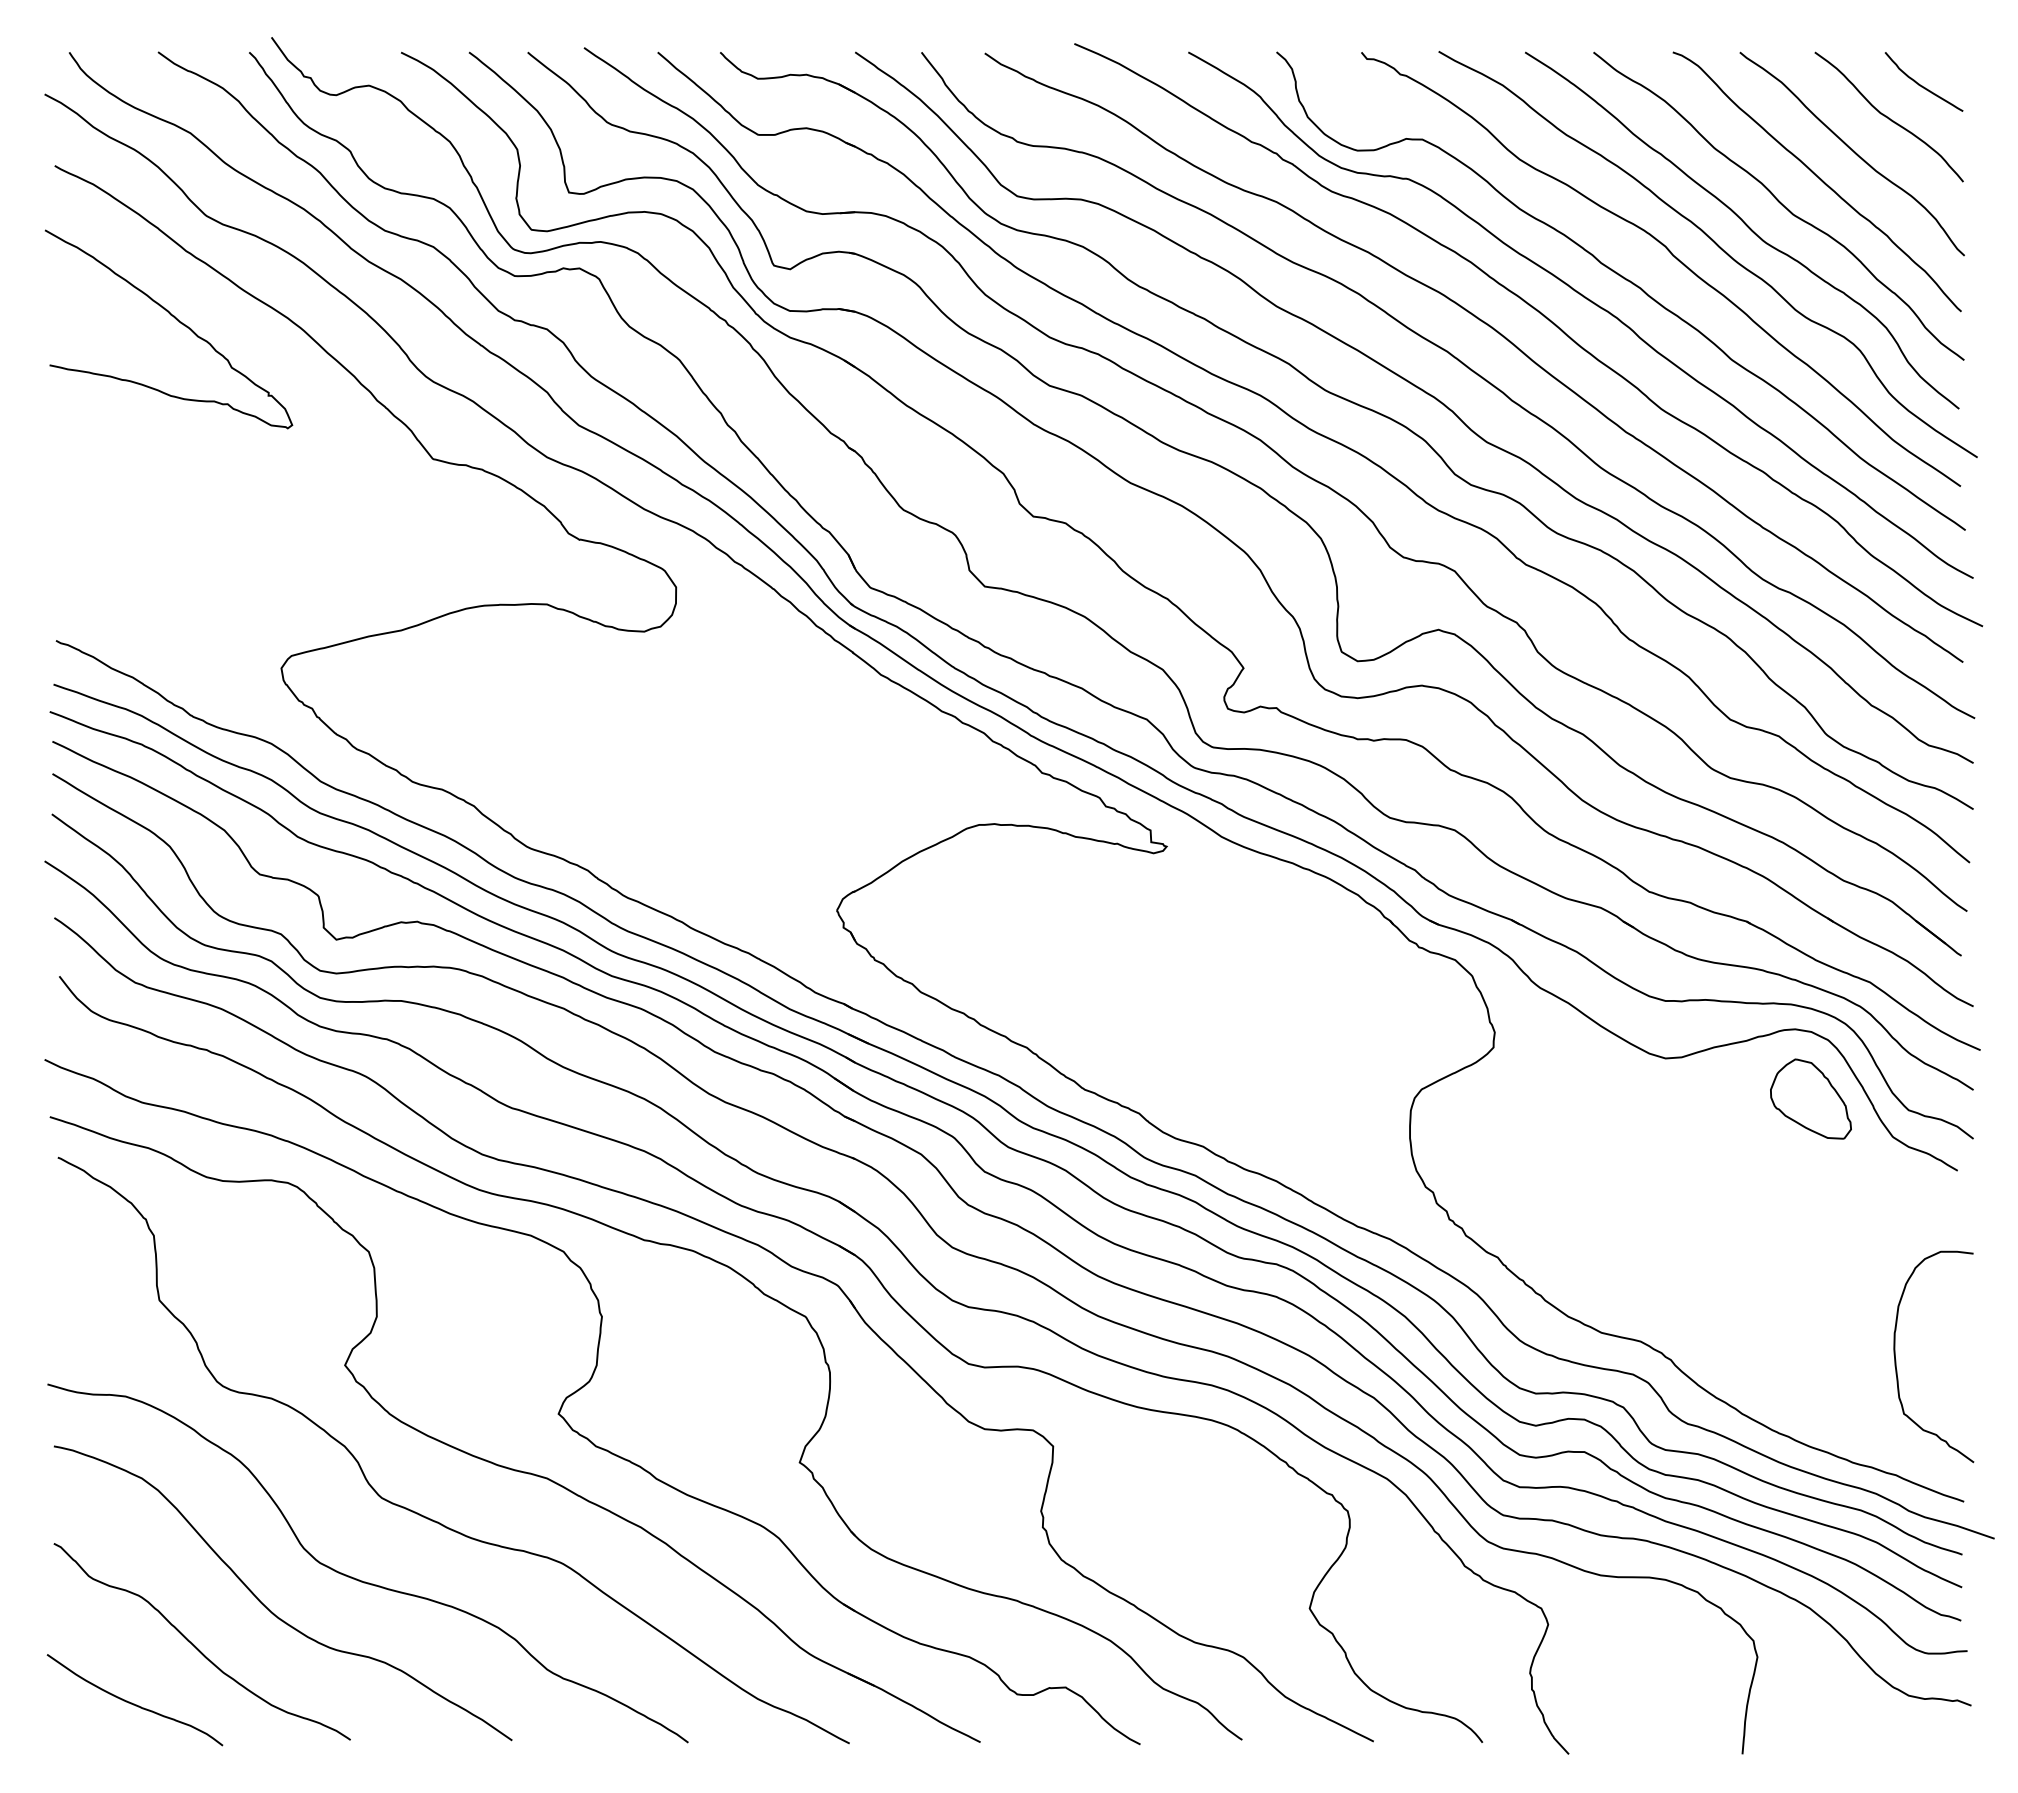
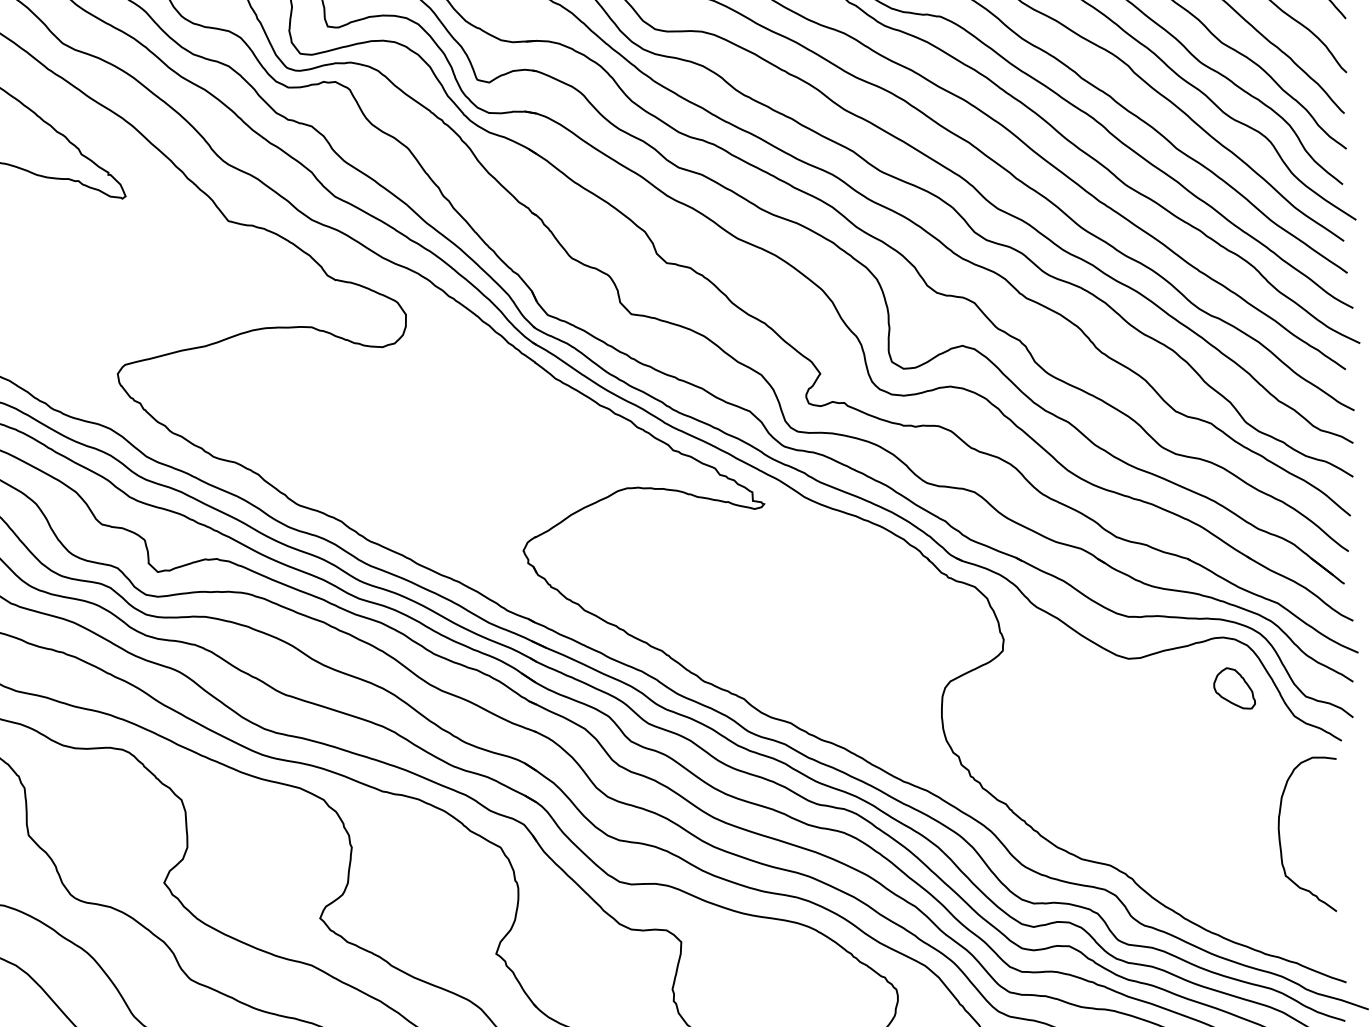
part: (1810, 1098) -> (1234, 688), size x0.7
curve: (1896, 1360) -> (1280, 837), moved

